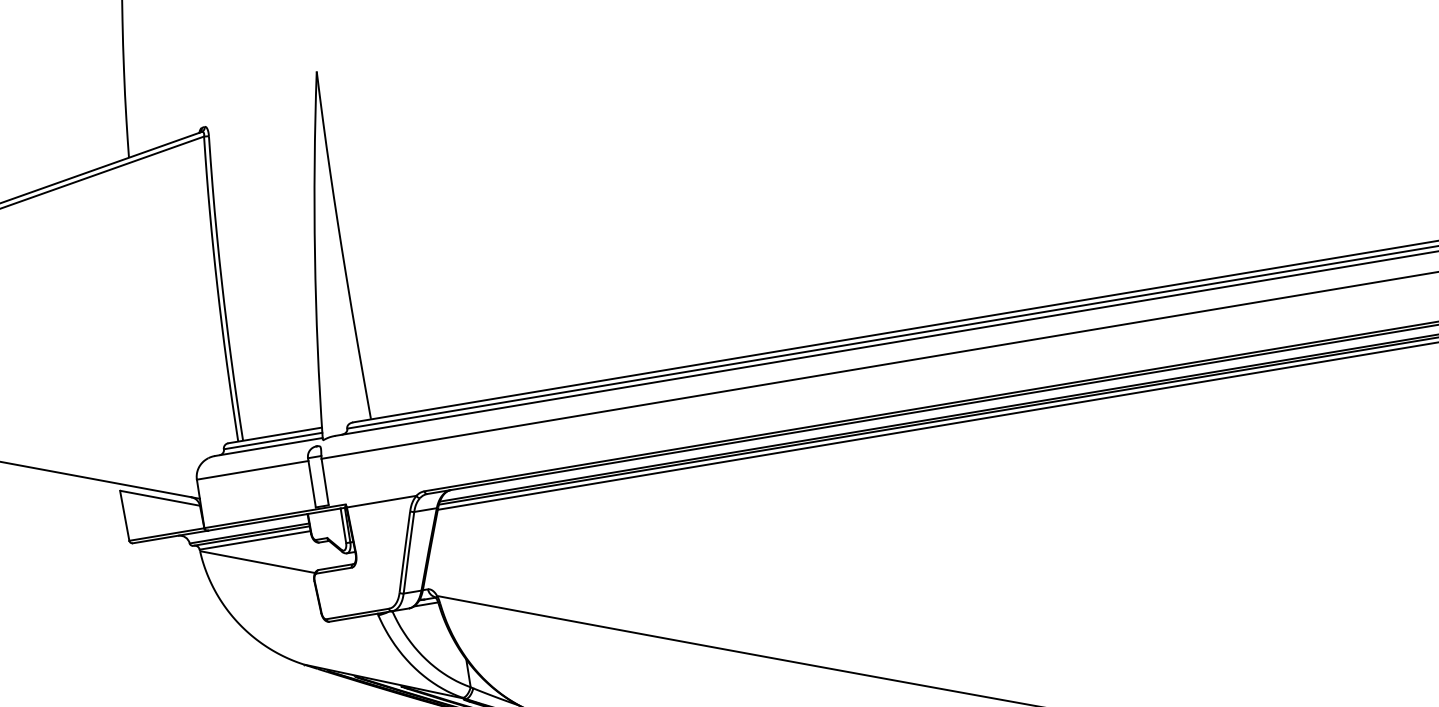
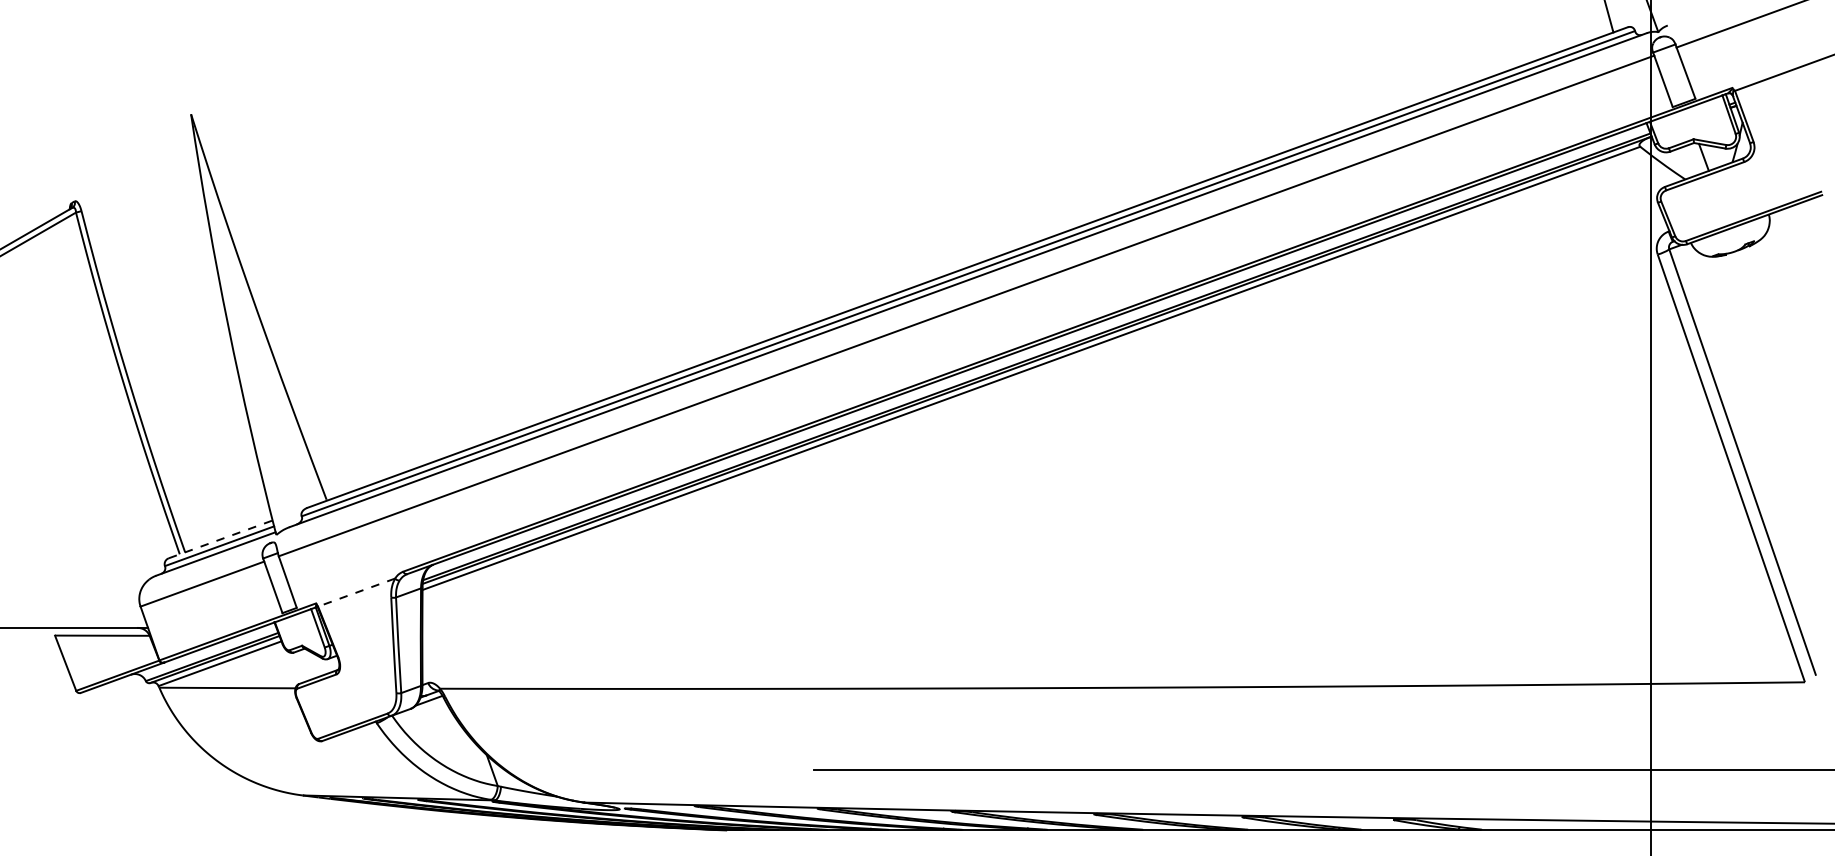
line: (275, 435) -> (221, 539), solid -> dashed
line: (381, 501) -> (356, 592), solid -> dashed

